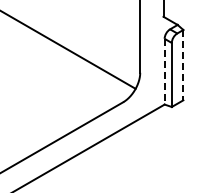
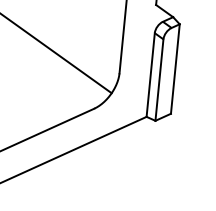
line: (183, 65) -> (175, 69), dashed -> solid
line: (164, 71) -> (150, 74), dashed -> solid

